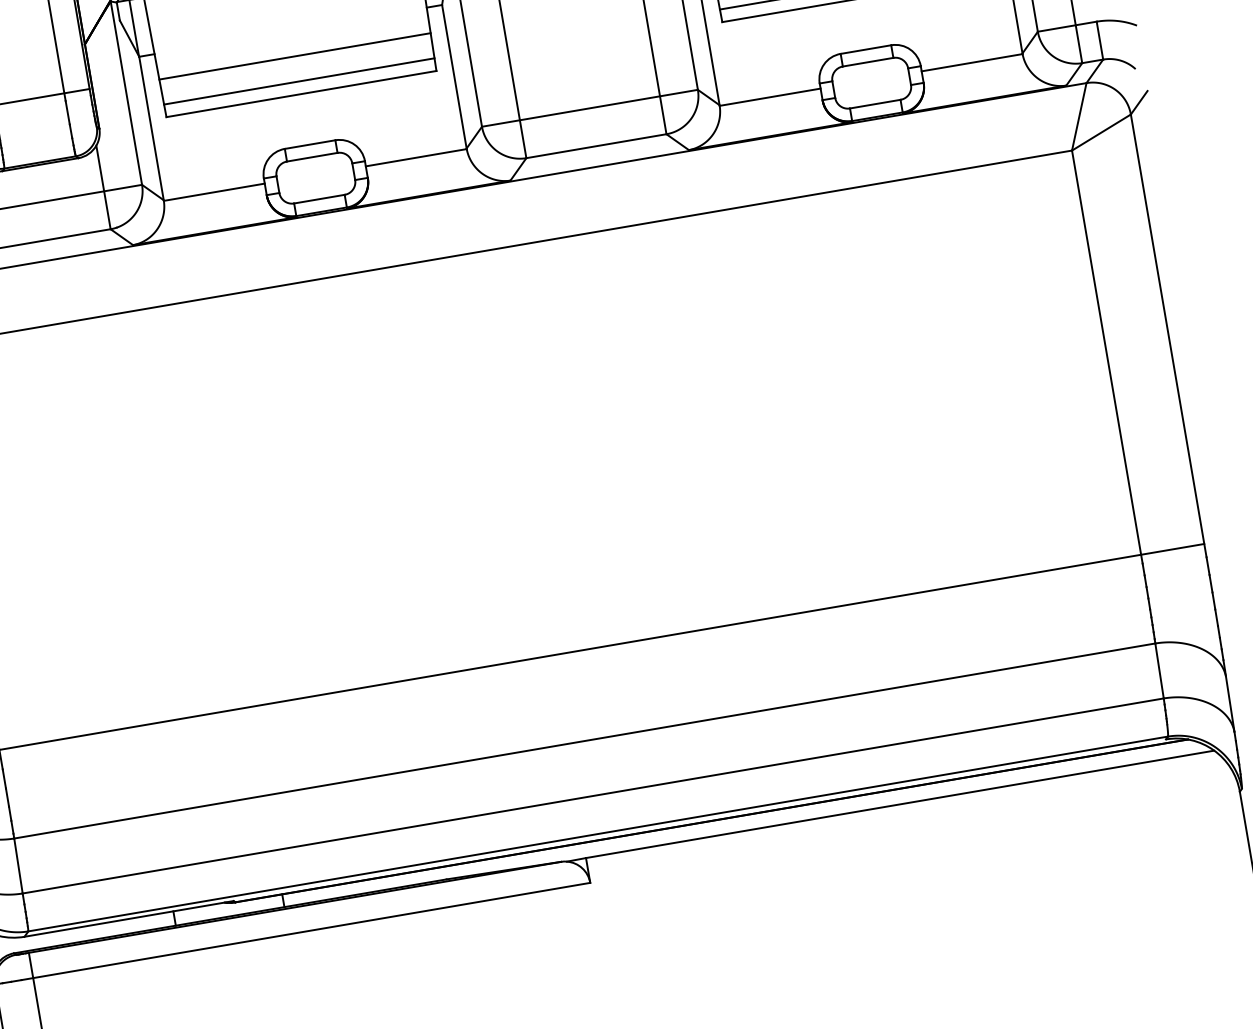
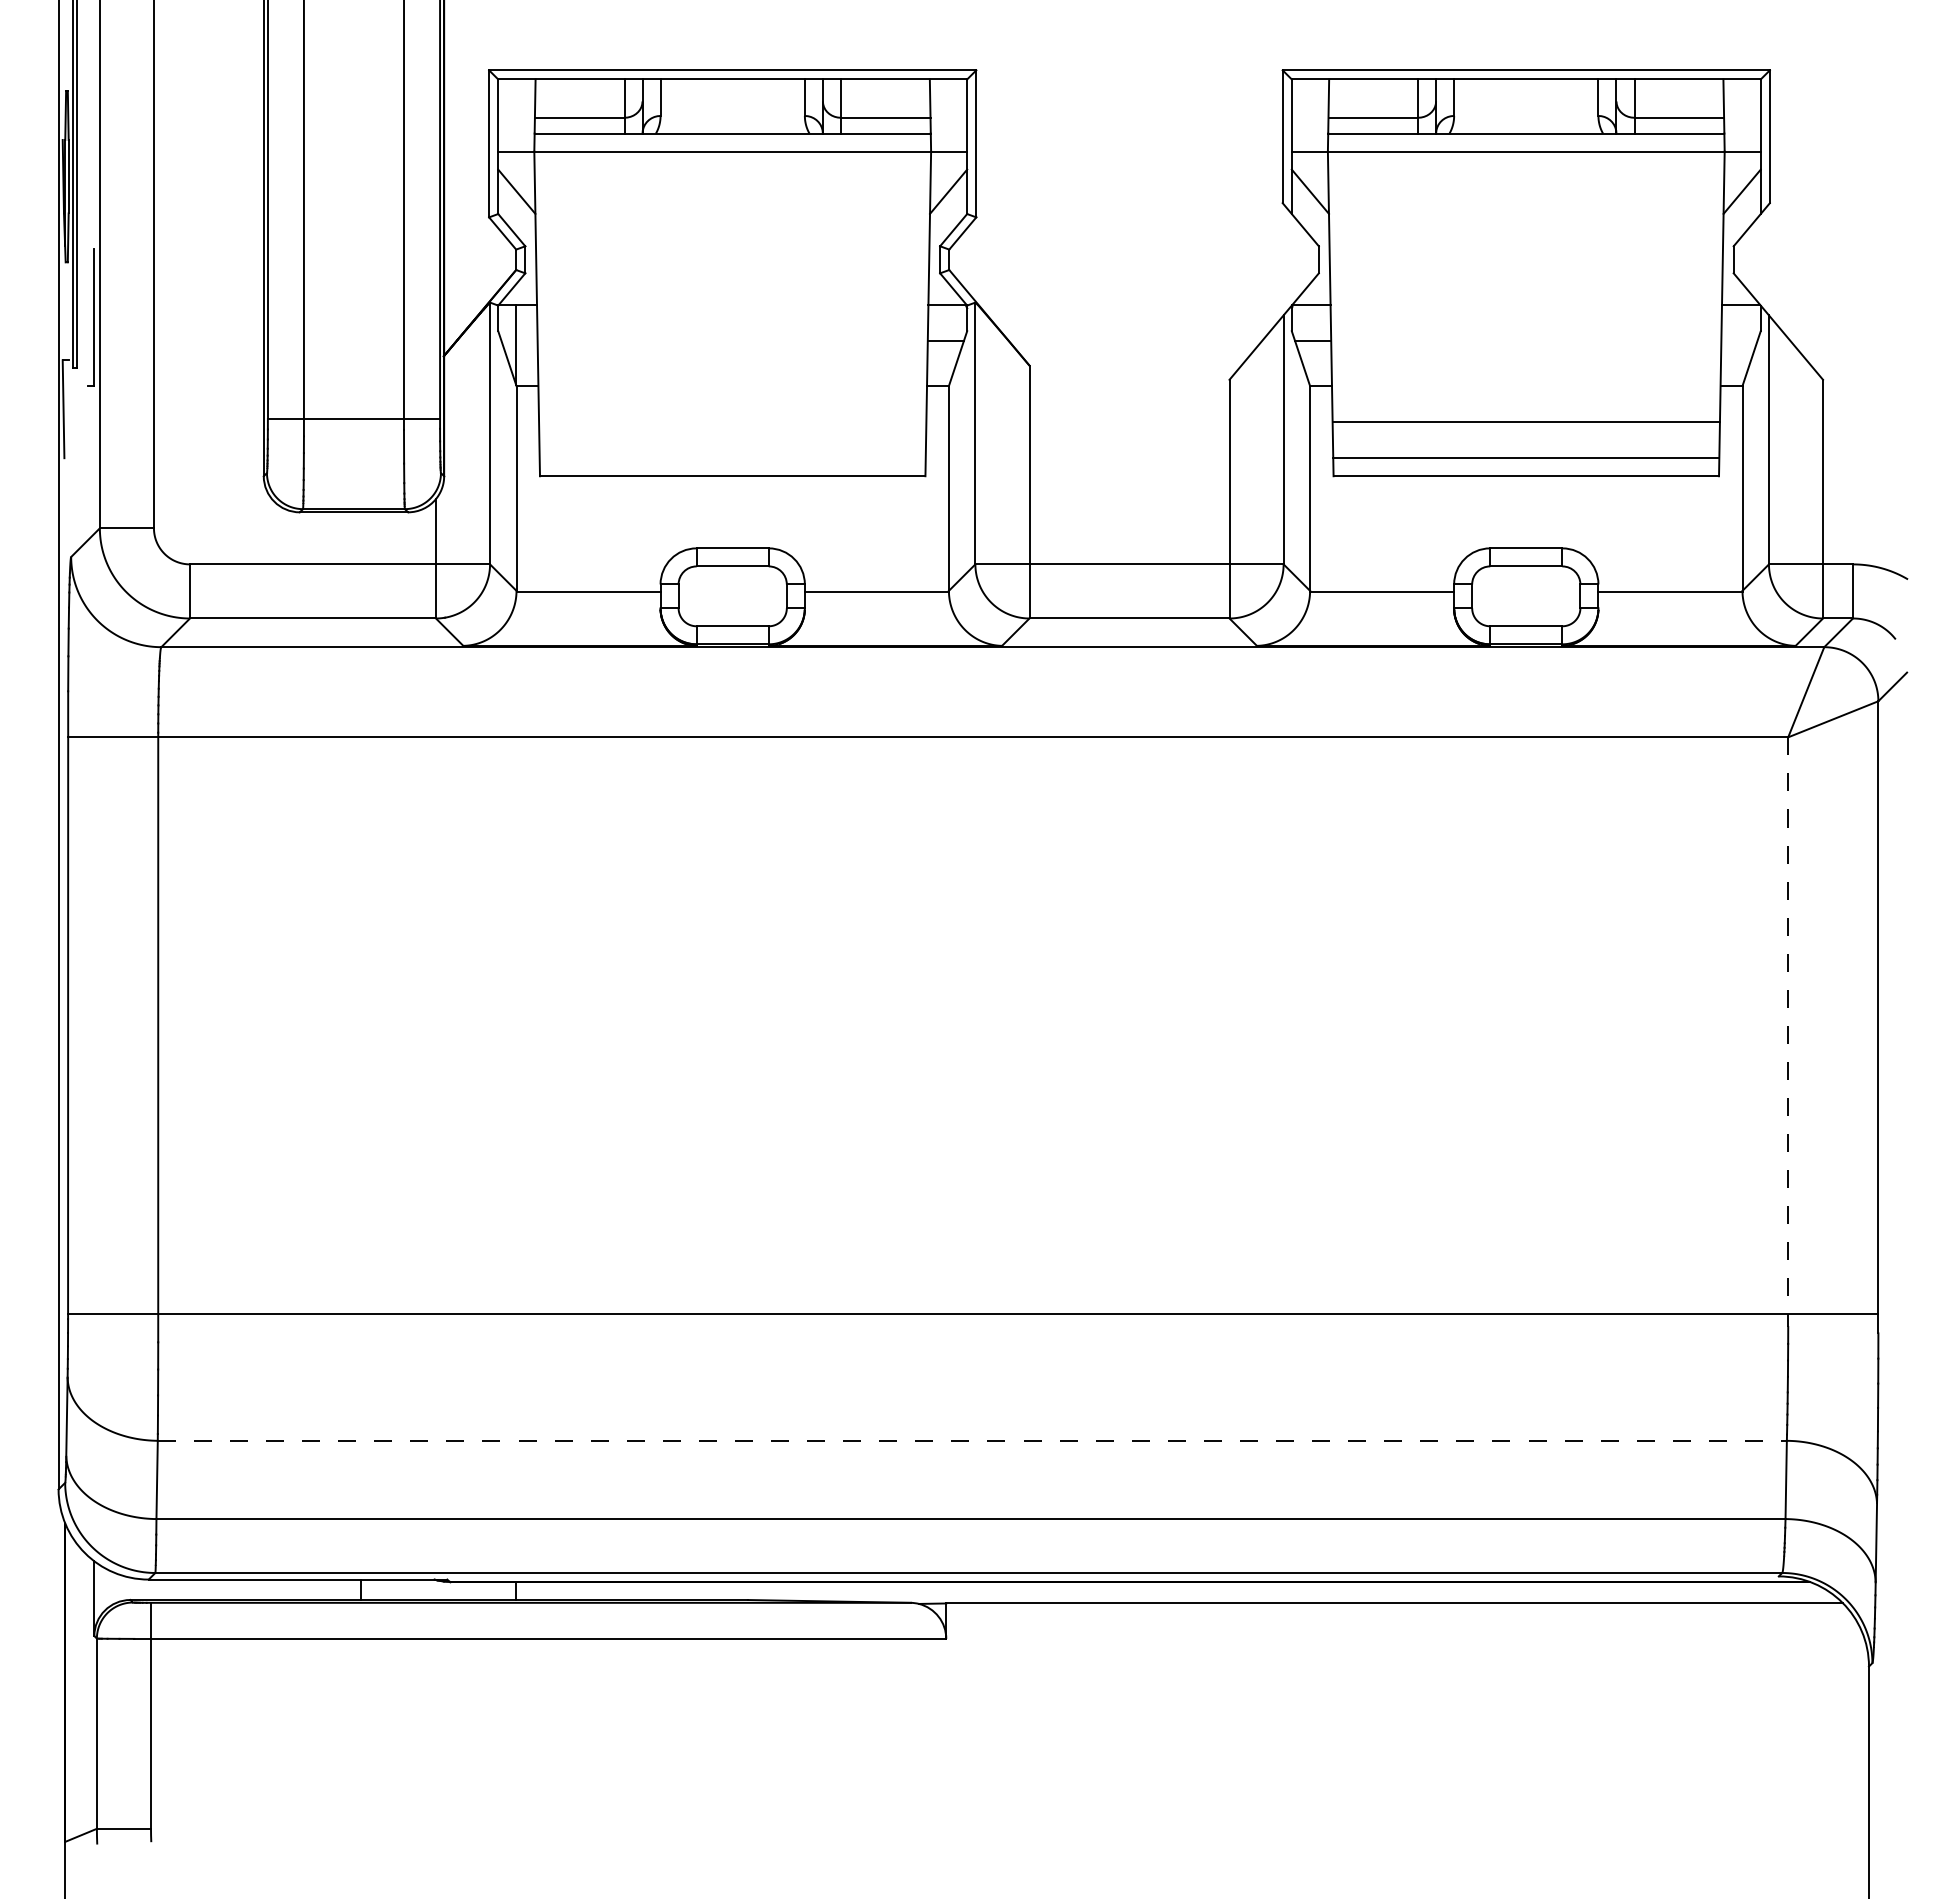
line: (294, 56) -> (732, 422), removed
line: (299, 81) -> (732, 458), removed
line: (1107, 357) -> (1788, 1032), solid -> dashed
line: (584, 740) -> (972, 1440), solid -> dashed

